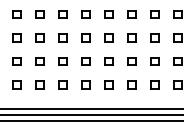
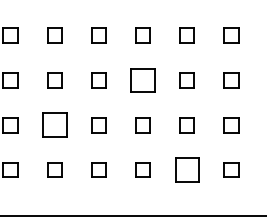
part: (131, 37) -> (141, 79), size x1.6
part: (85, 61) -> (53, 125), size x1.6
part: (154, 84) -> (185, 169), size x1.6

